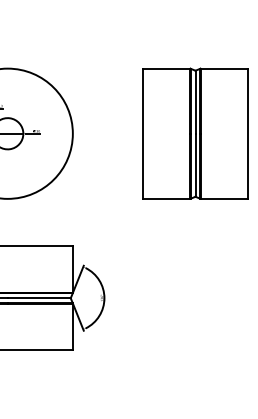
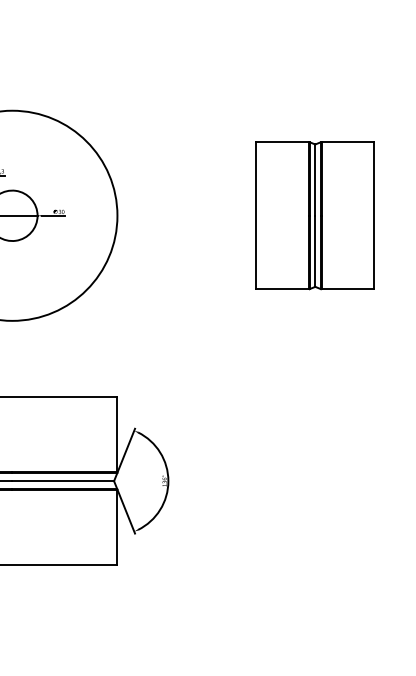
part: (195, 133) -> (315, 215), size x0.7

